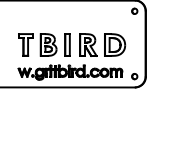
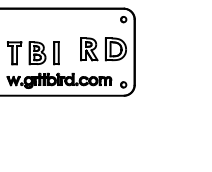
part: (102, 45) -> (103, 49), moved

